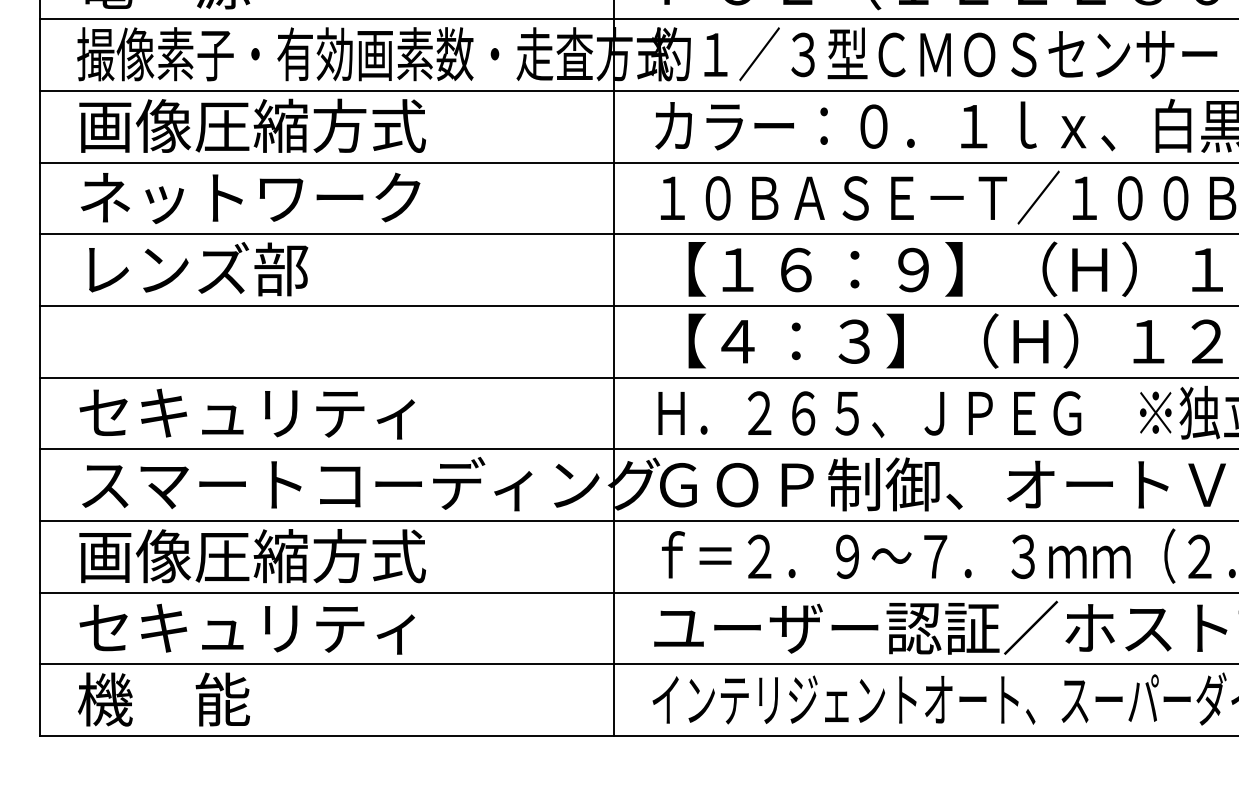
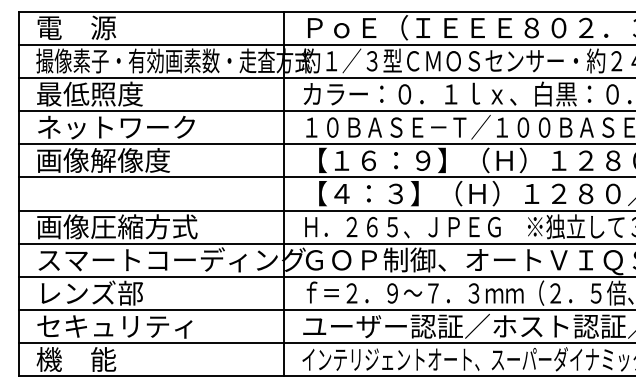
text: (252, 124) -> (117, 93), 画像圧縮方式 -> 最低照度
text: (222, 267) -> (103, 159), レンズ部 -> 画像解像度
text: (252, 412) -> (117, 226), セキュリティ -> 画像圧縮方式
text: (252, 554) -> (117, 292), 画像圧縮方式 -> レンズ部

